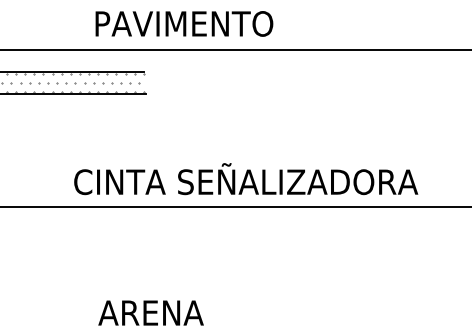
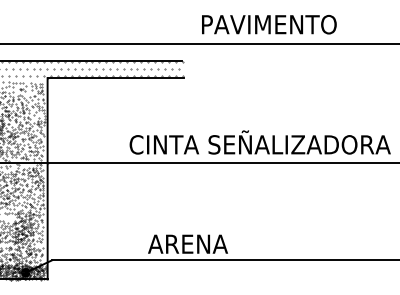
text: (184, 23) -> (269, 24), moved

